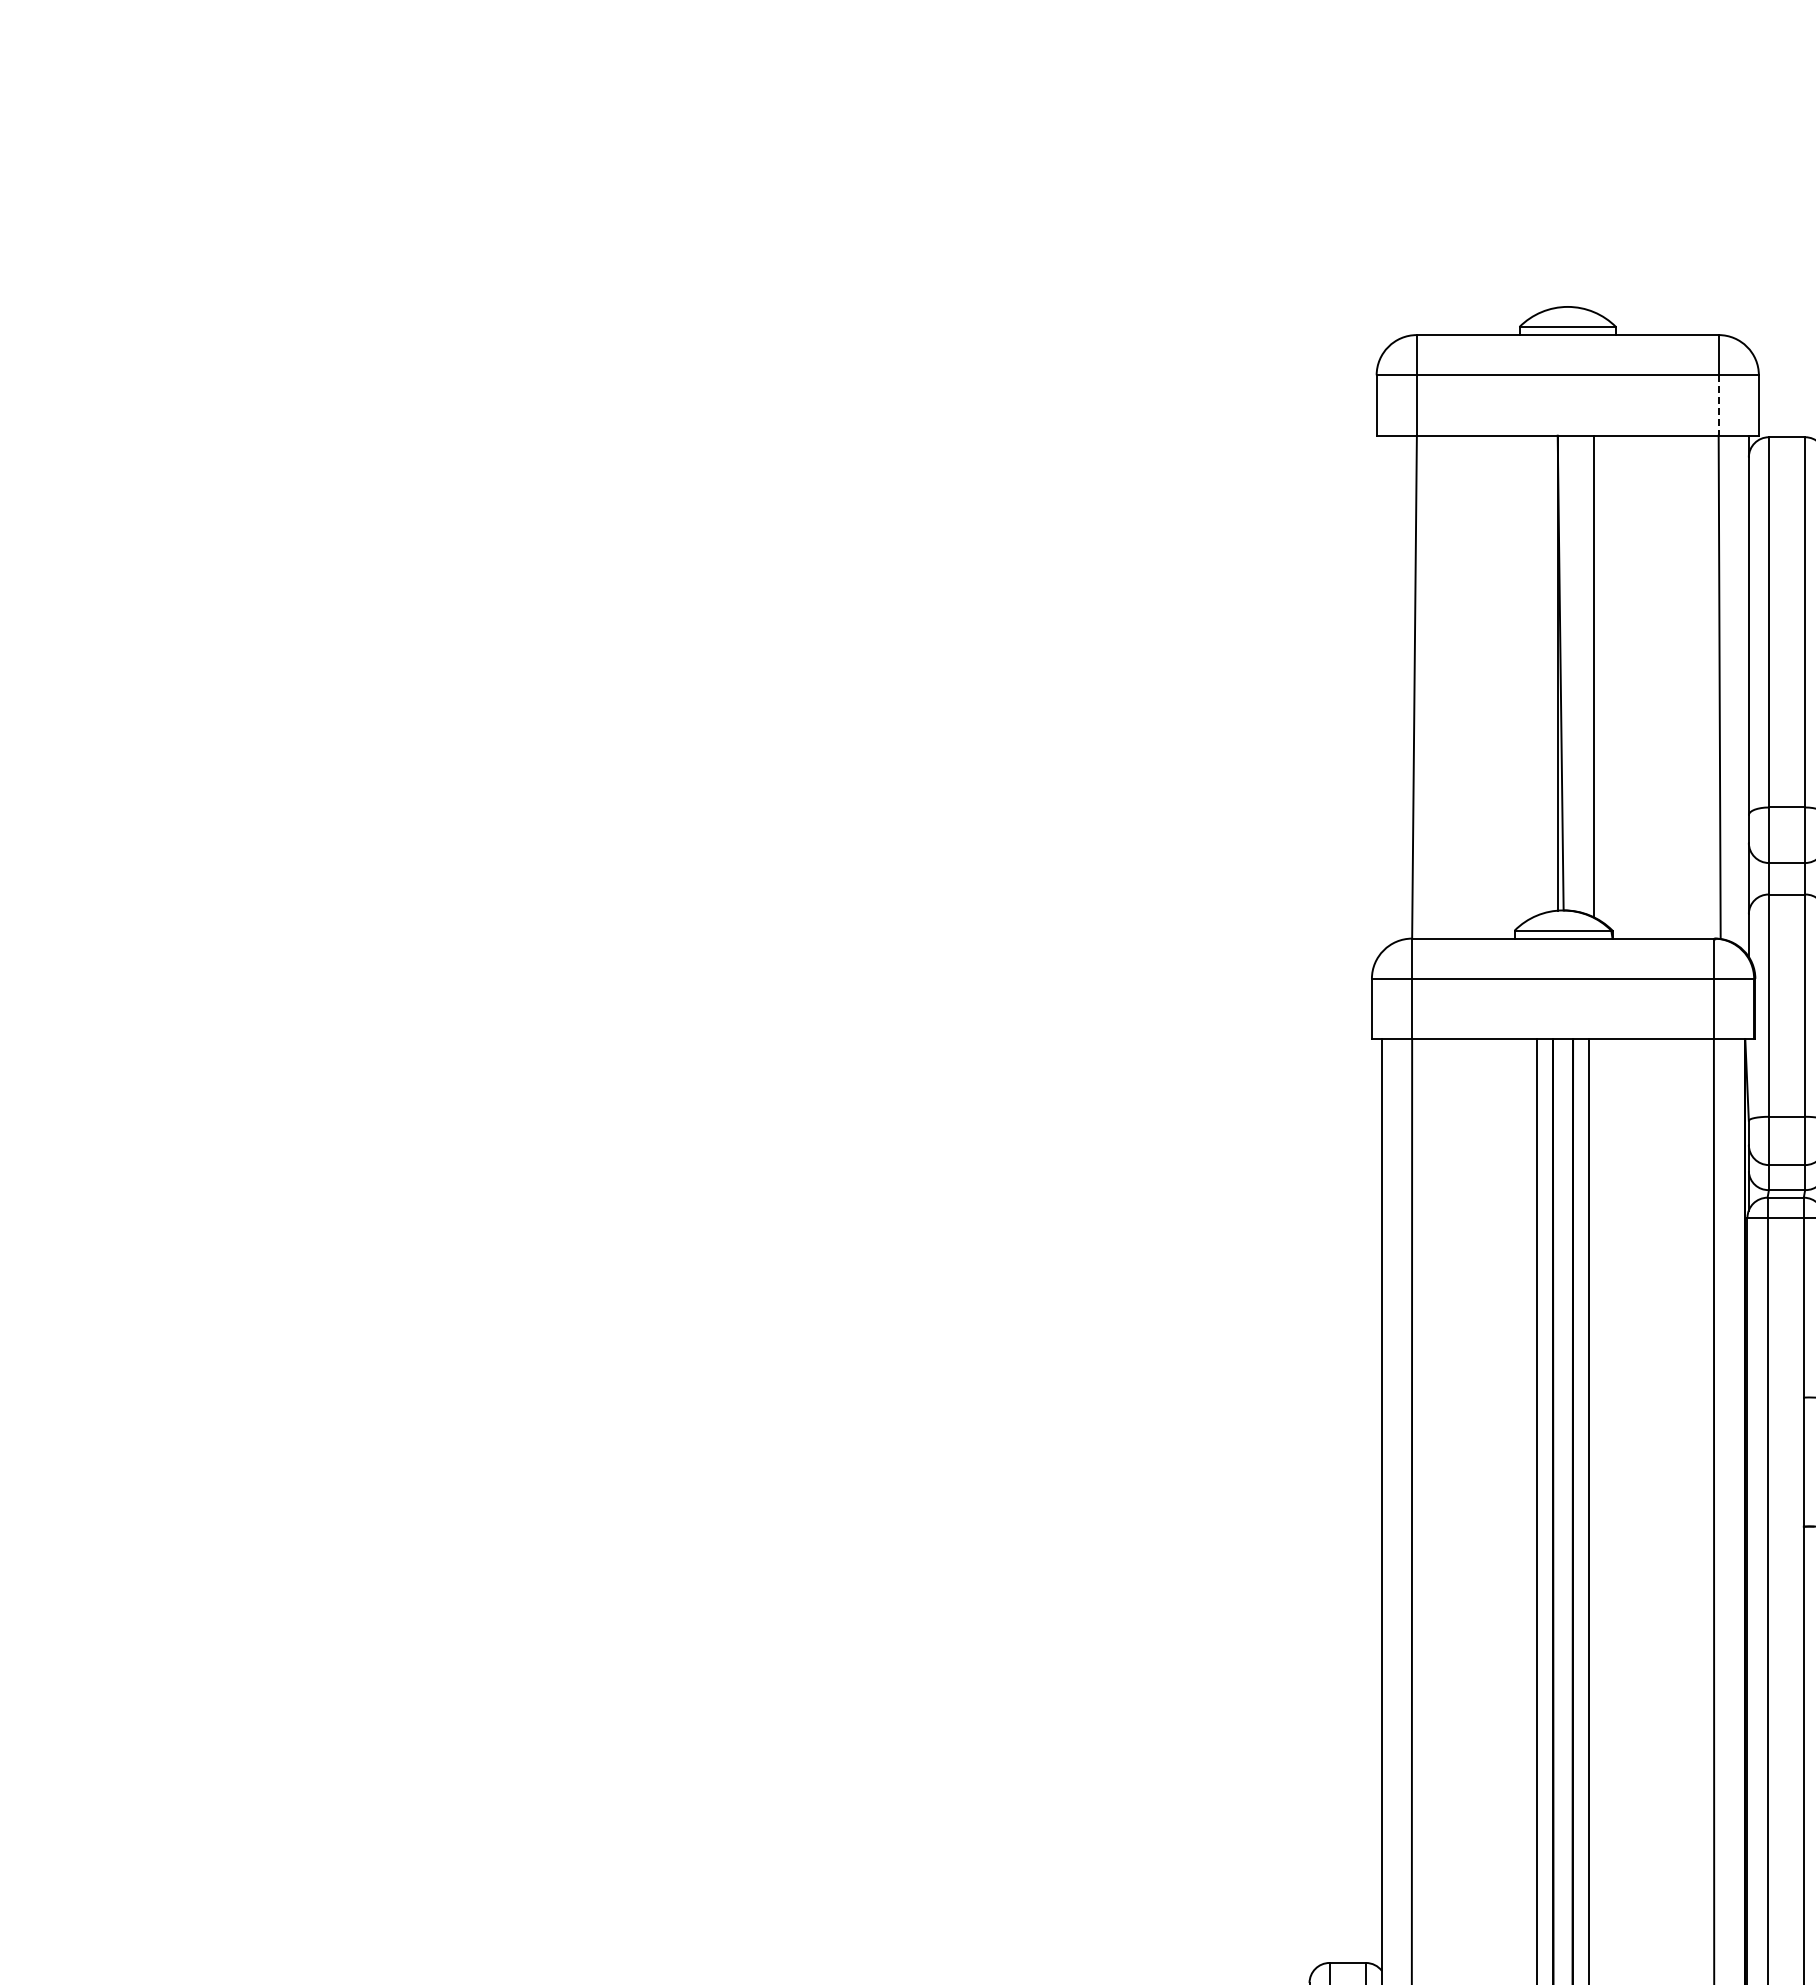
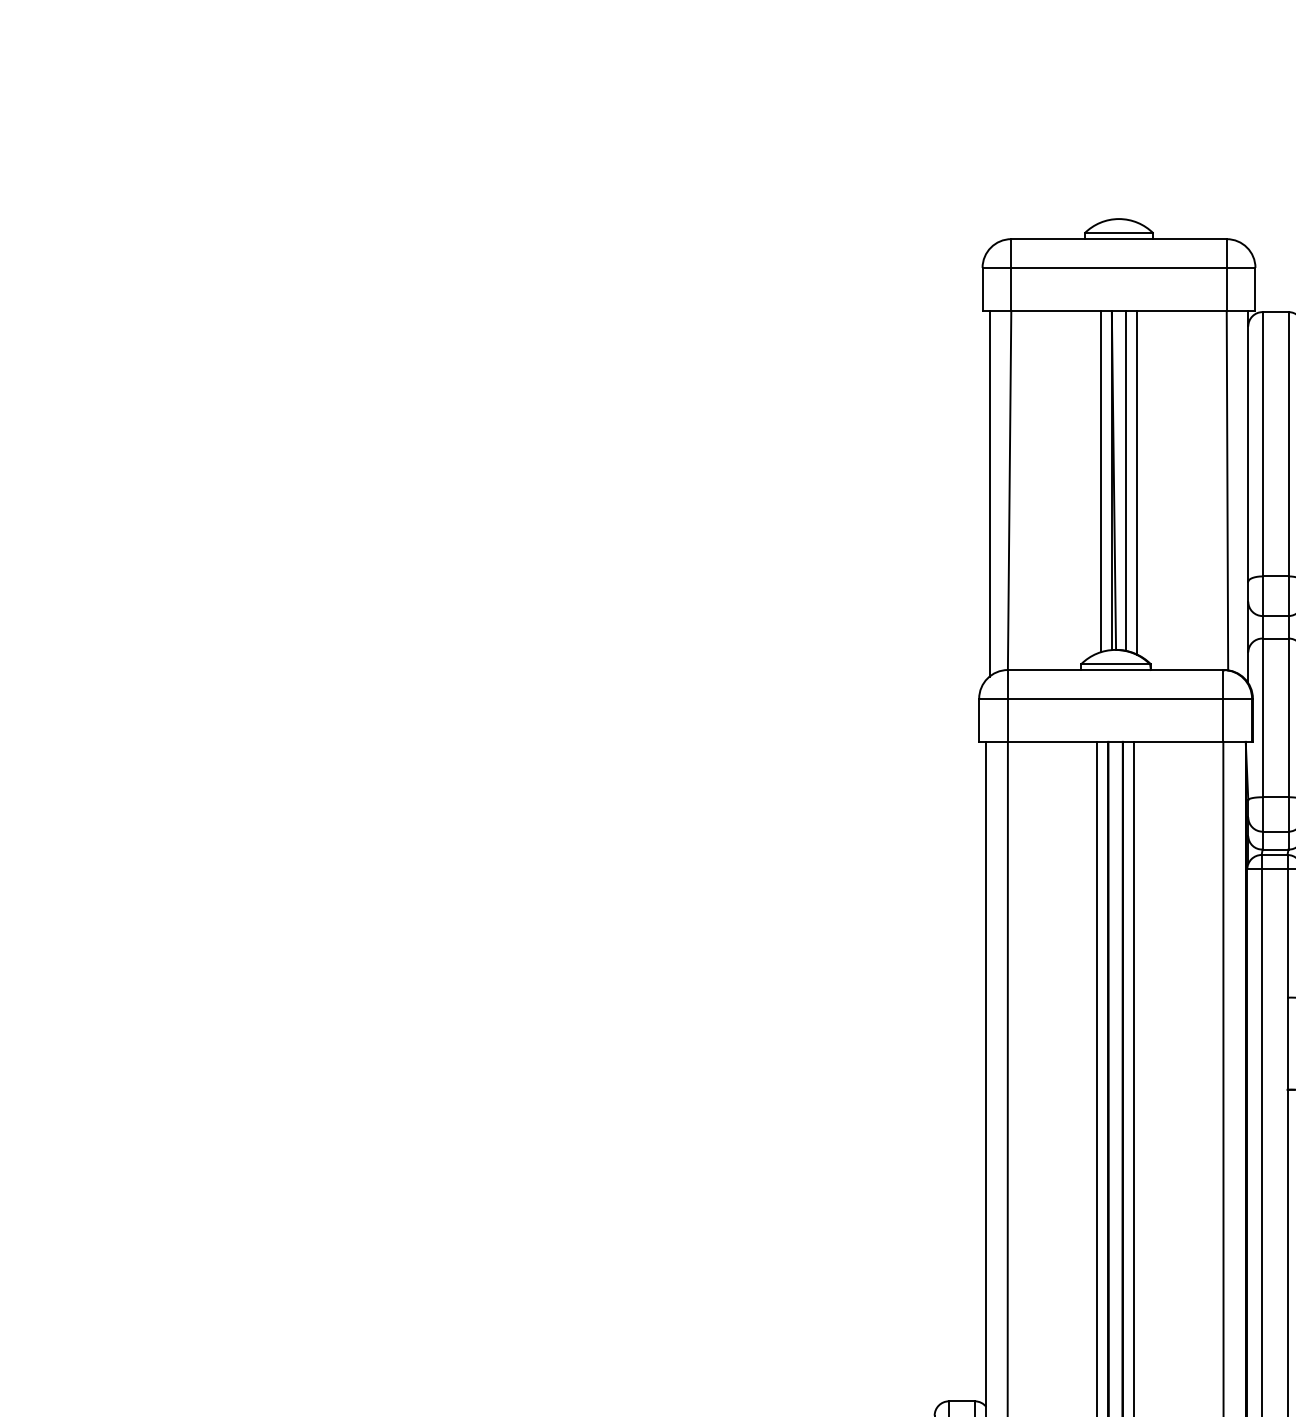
line: (1718, 405) -> (1226, 289), dashed -> solid
line: (1577, 673) -> (1125, 480), added
line: (1542, 674) -> (1100, 481), added
line: (1386, 691) -> (989, 493), added

